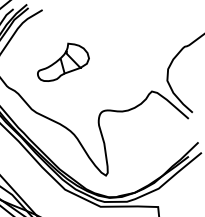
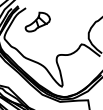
part: (63, 61) -> (37, 21), moved

